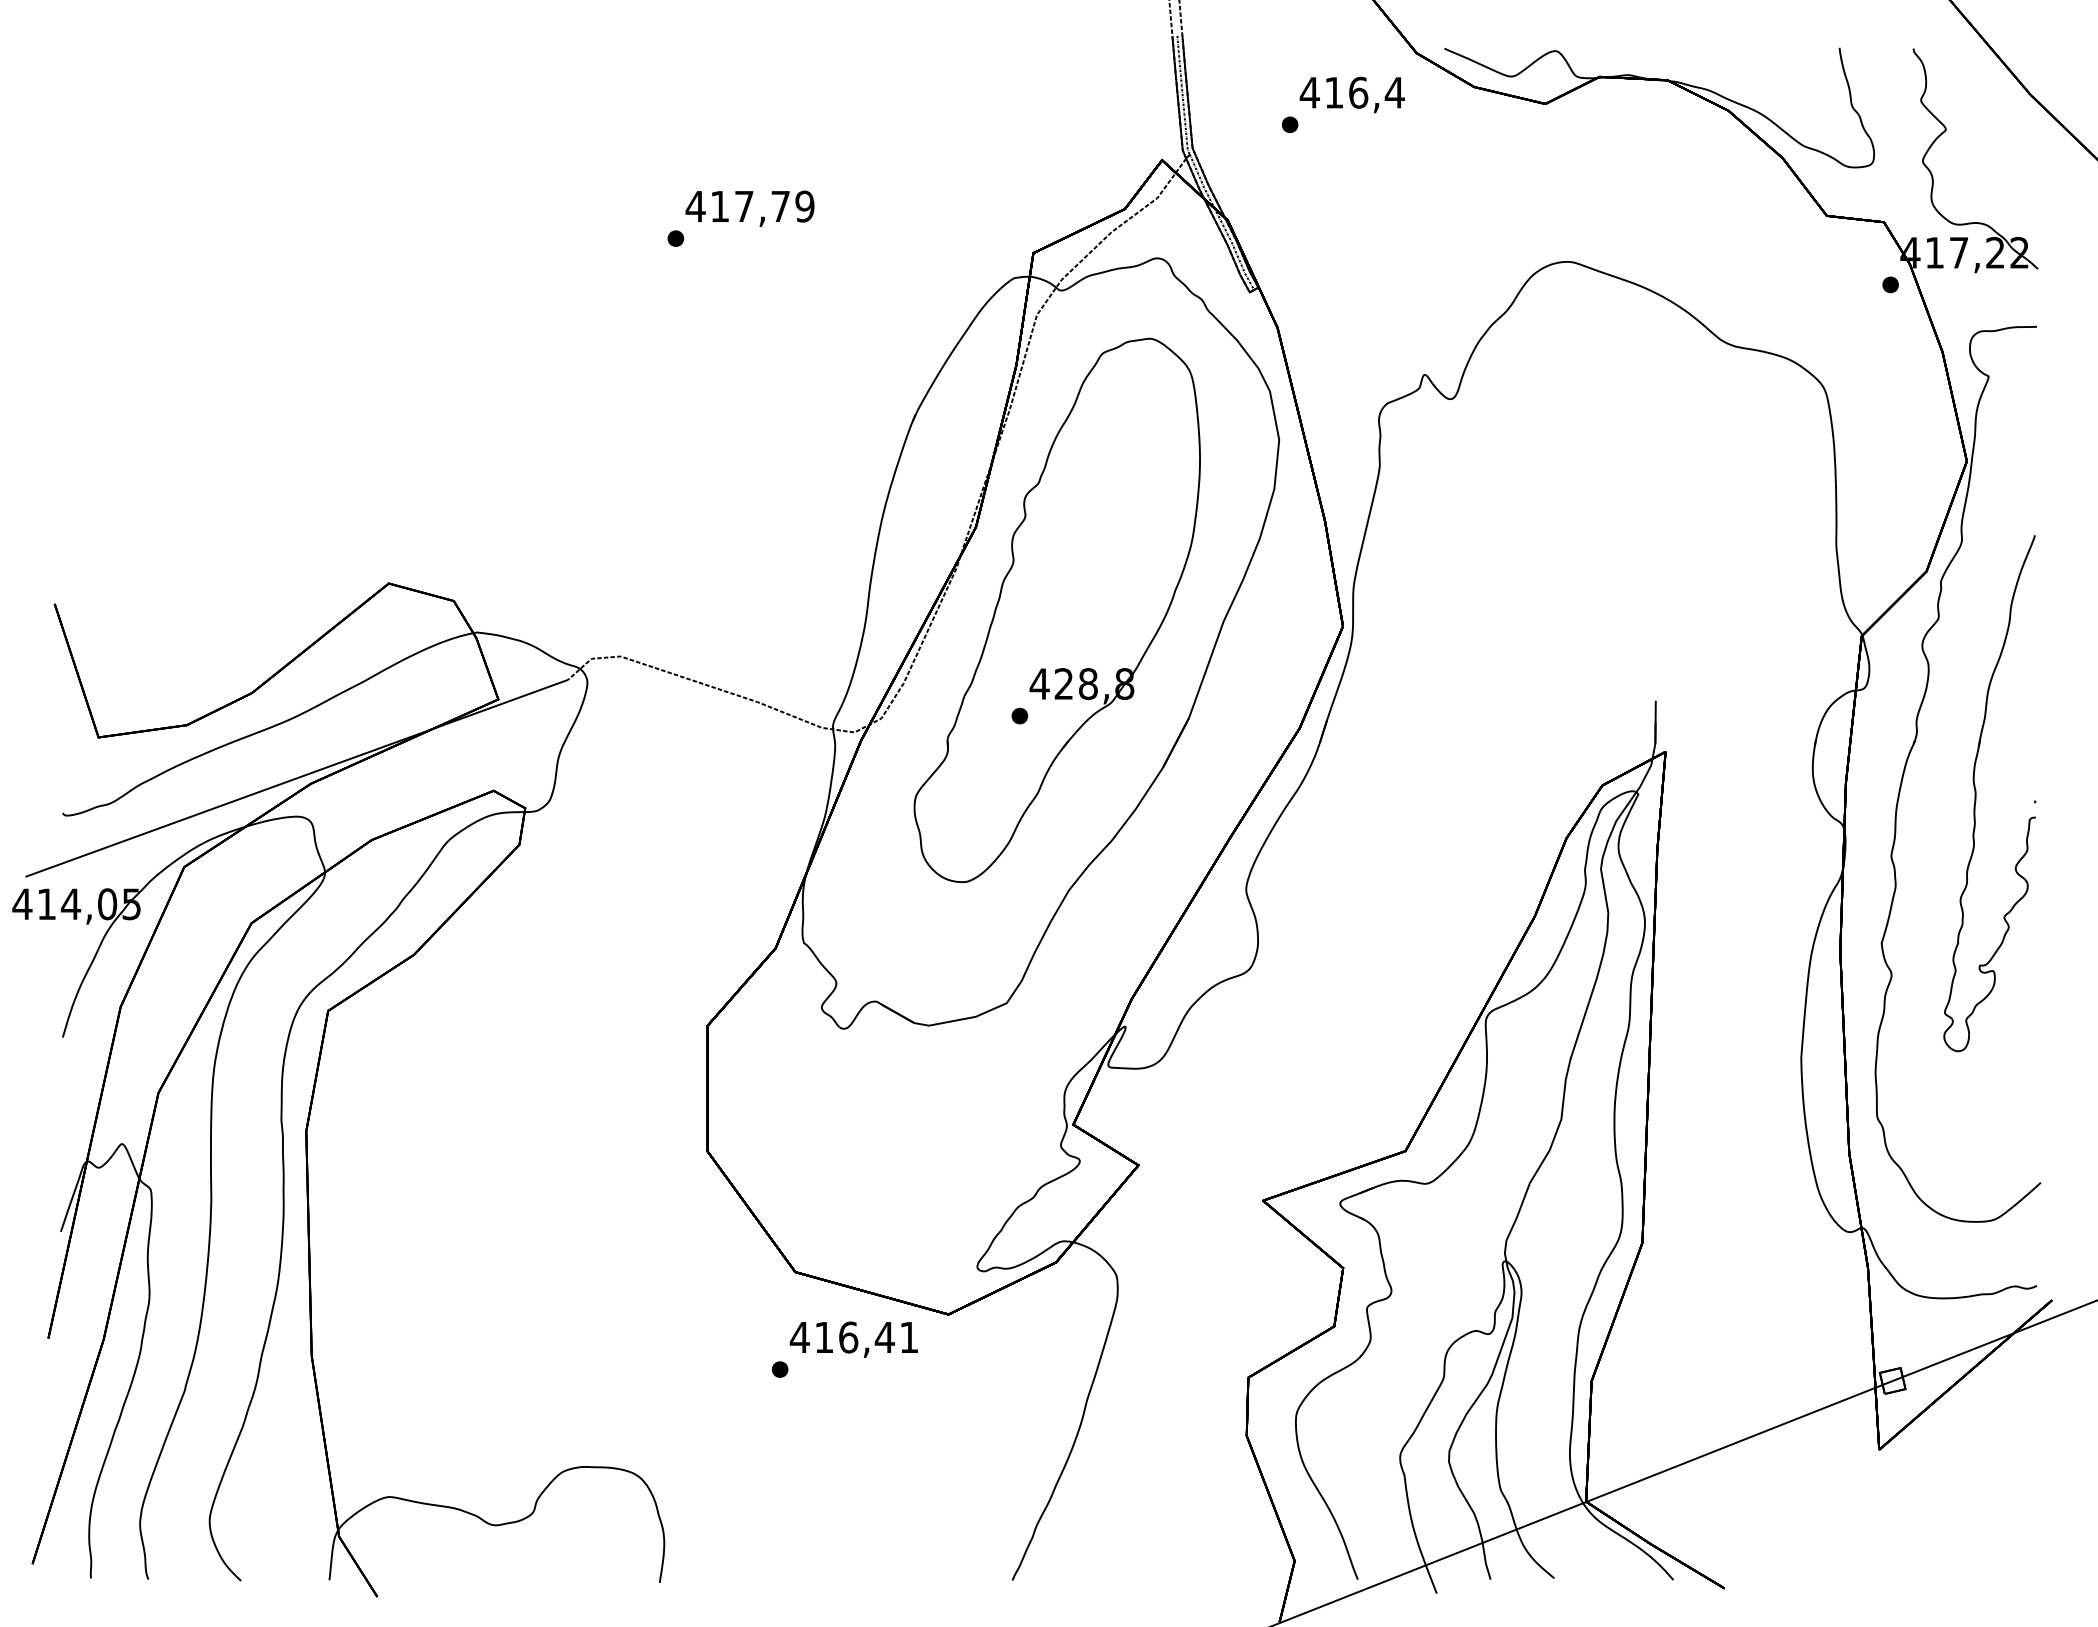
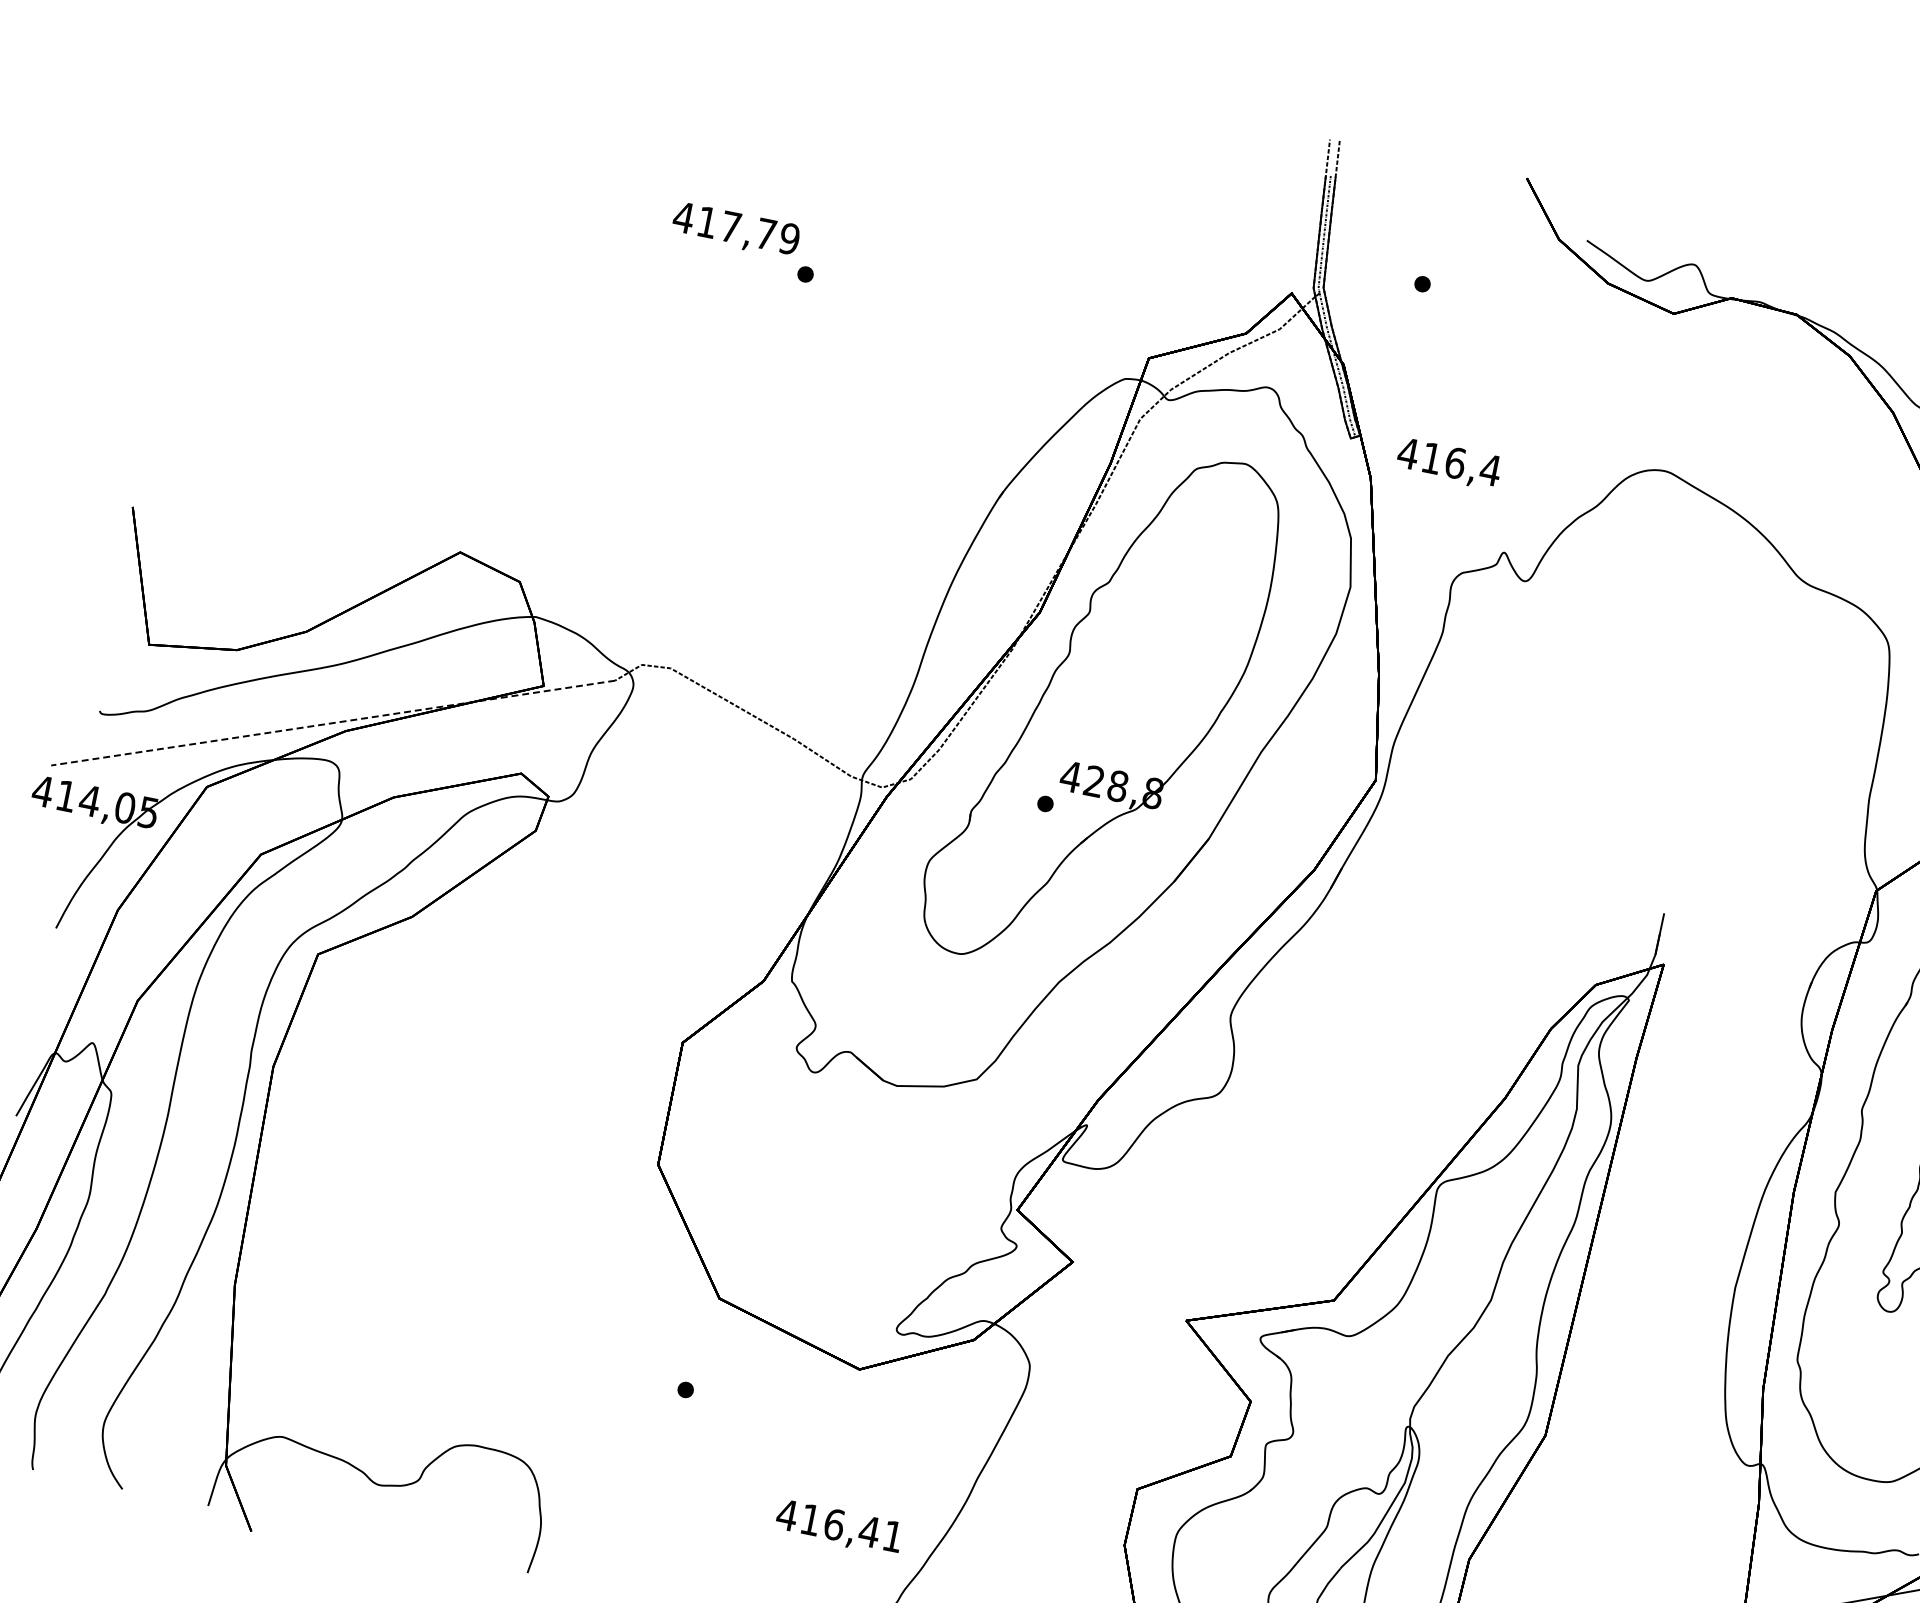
text: (1351, 94) -> (1448, 463), moved
text: (749, 208) -> (735, 229), moved
line: (296, 778) -> (332, 723), solid -> dashed
text: (853, 1339) -> (838, 1527), moved

